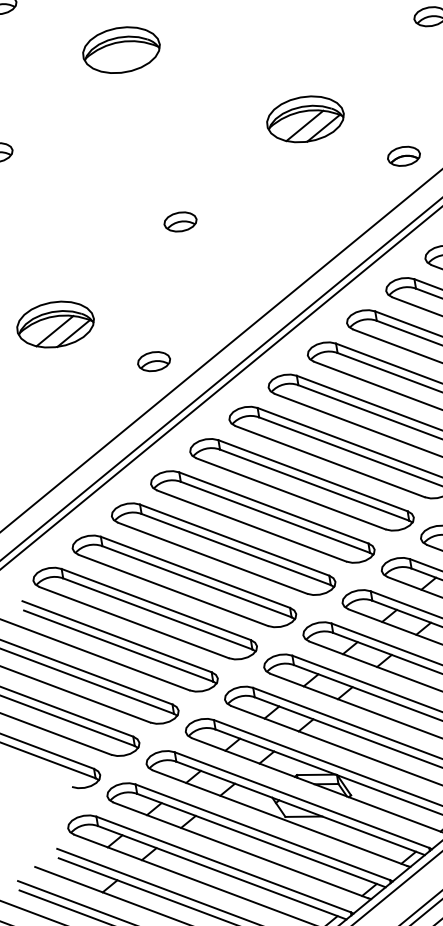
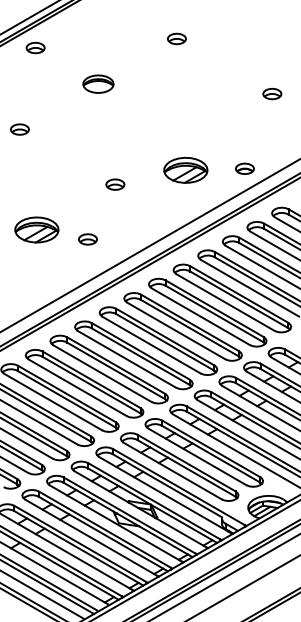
part: (121, 48) -> (98, 83), size x0.7
part: (304, 117) -> (185, 169), moved
part: (153, 361) -> (87, 239), moved

